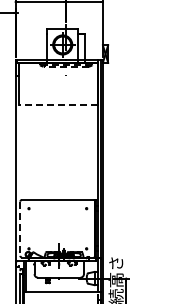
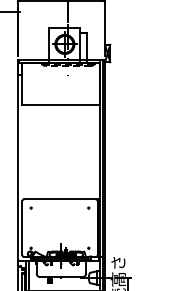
line: (58, 105) -> (60, 104), dashed -> solid
line: (20, 229) -> (22, 228), dashed -> solid

